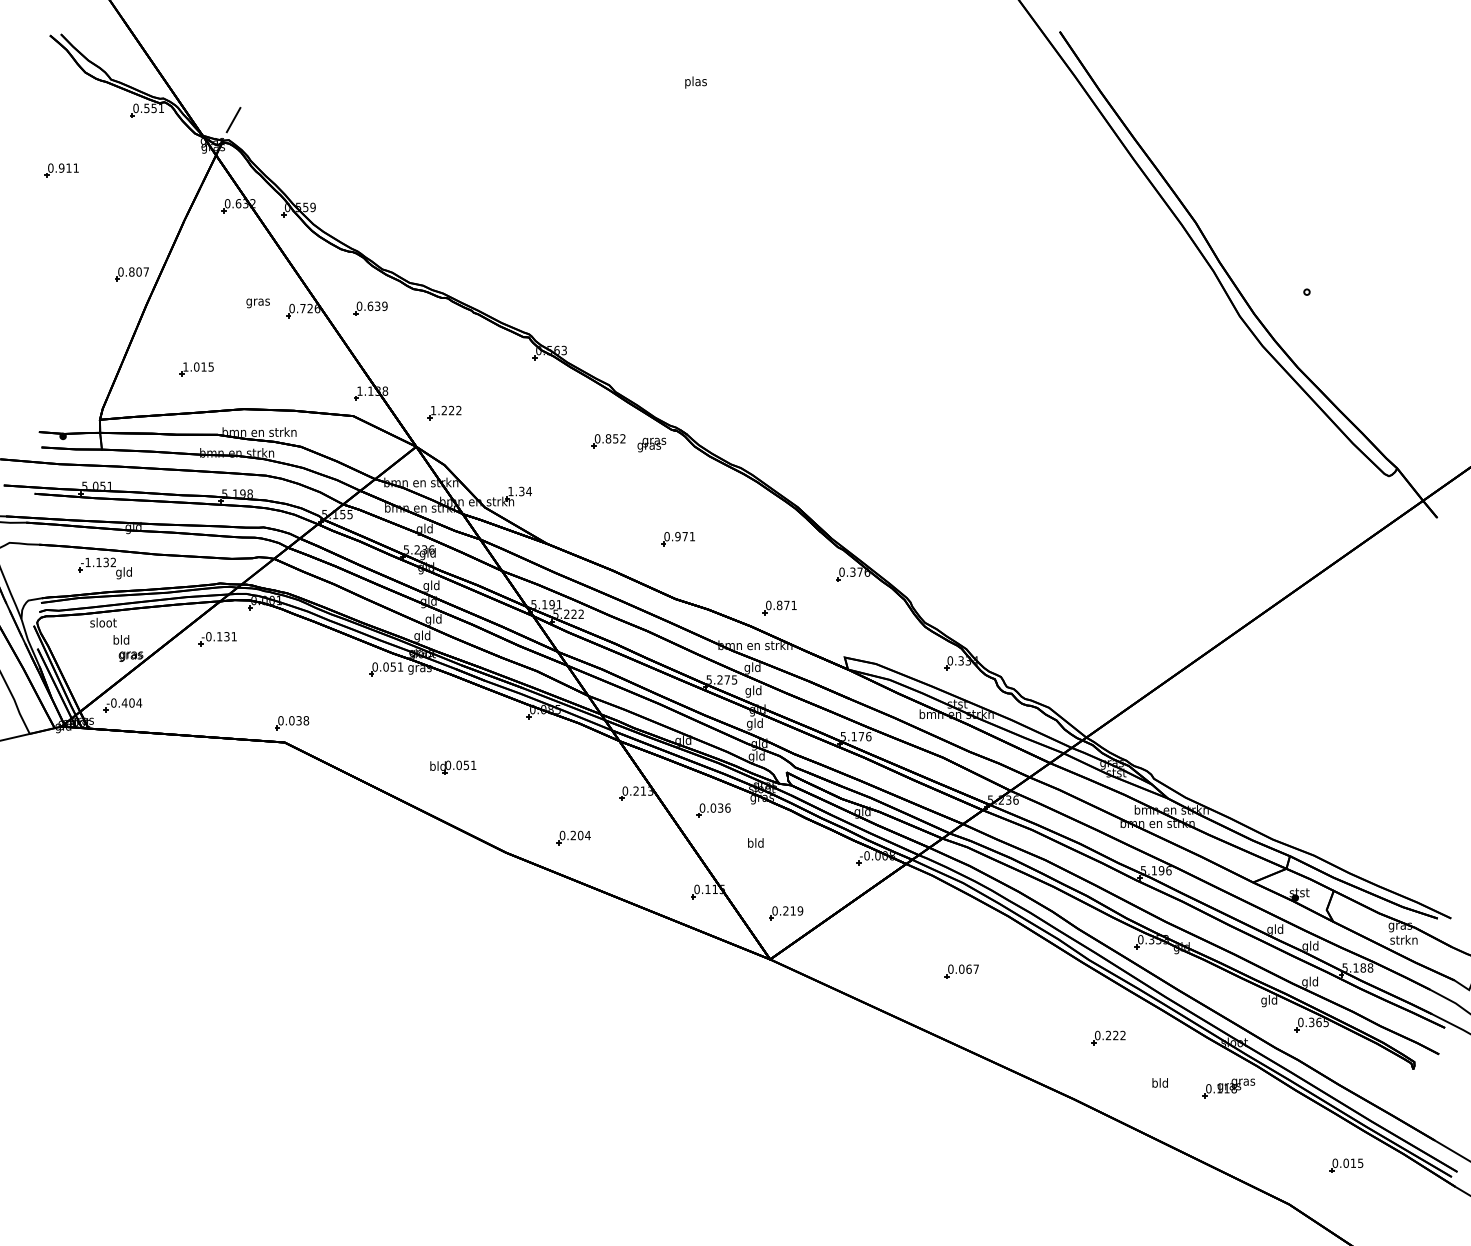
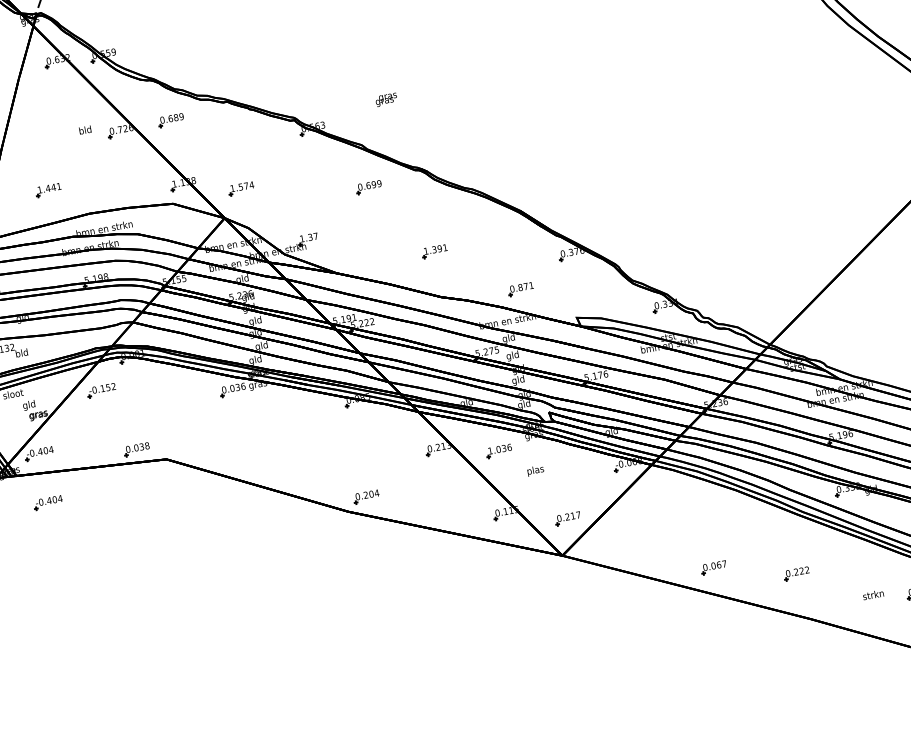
text: (257, 302) -> (85, 131), gras -> bld
text: (377, 305) -> (175, 117), 0.639 -> 0.689
text: (203, 366) -> (53, 187), 1.015 -> 1.441
text: (451, 410) -> (246, 186), 1.222 -> 1.574
text: (615, 438) -> (373, 184), 0.852 -> 0.699
text: (651, 444) -> (386, 99), moved
text: (529, 491) -> (316, 236), 1.34 -> 1.37
text: (675, 536) -> (432, 249), 0.971 -> 1.391
text: (118, 573) -> (17, 354), gld -> bld
text: (230, 636) -> (110, 386), -0.131 -> -0.152
text: (116, 641) -> (25, 406), bld -> gld
text: (397, 666) -> (240, 386), 0.051 -> 0.036
part: (292, 723) -> (137, 449), moved
part: (453, 767) -> (297, 454), removed
part: (122, 770) -> (48, 502), added
text: (702, 807) -> (490, 450), 0.036 -> 1.036
part: (573, 837) -> (366, 496), moved
text: (755, 844) -> (535, 471), bld -> plas
text: (800, 910) -> (578, 514), 0.219 -> 0.217
part: (961, 971) -> (713, 567), moved
part: (1108, 1037) -> (796, 573), moved
text: (1159, 1082) -> (872, 594), bld -> strkn

